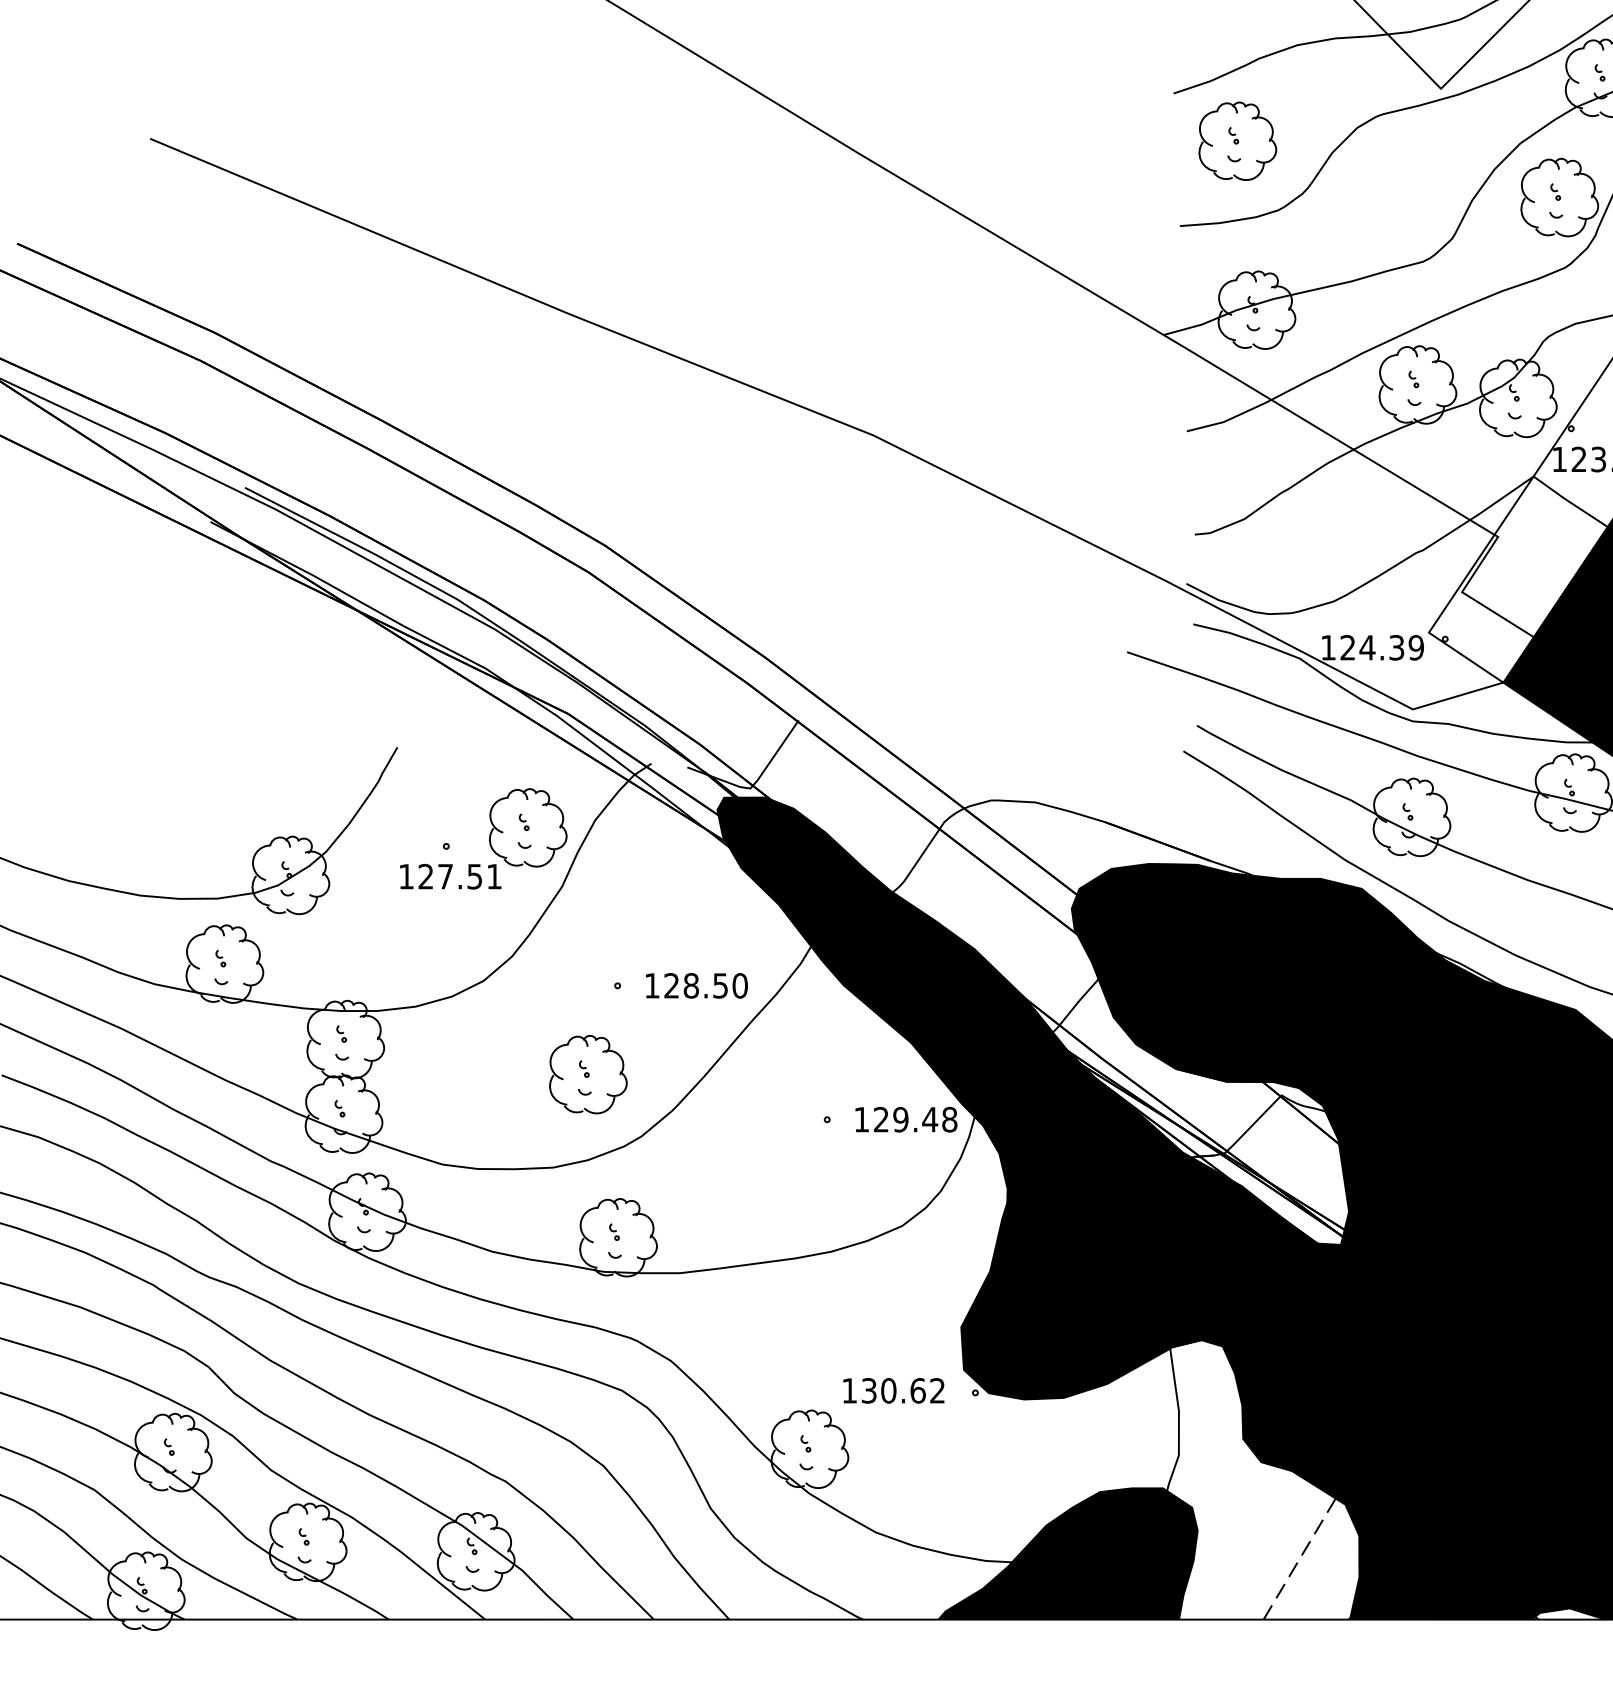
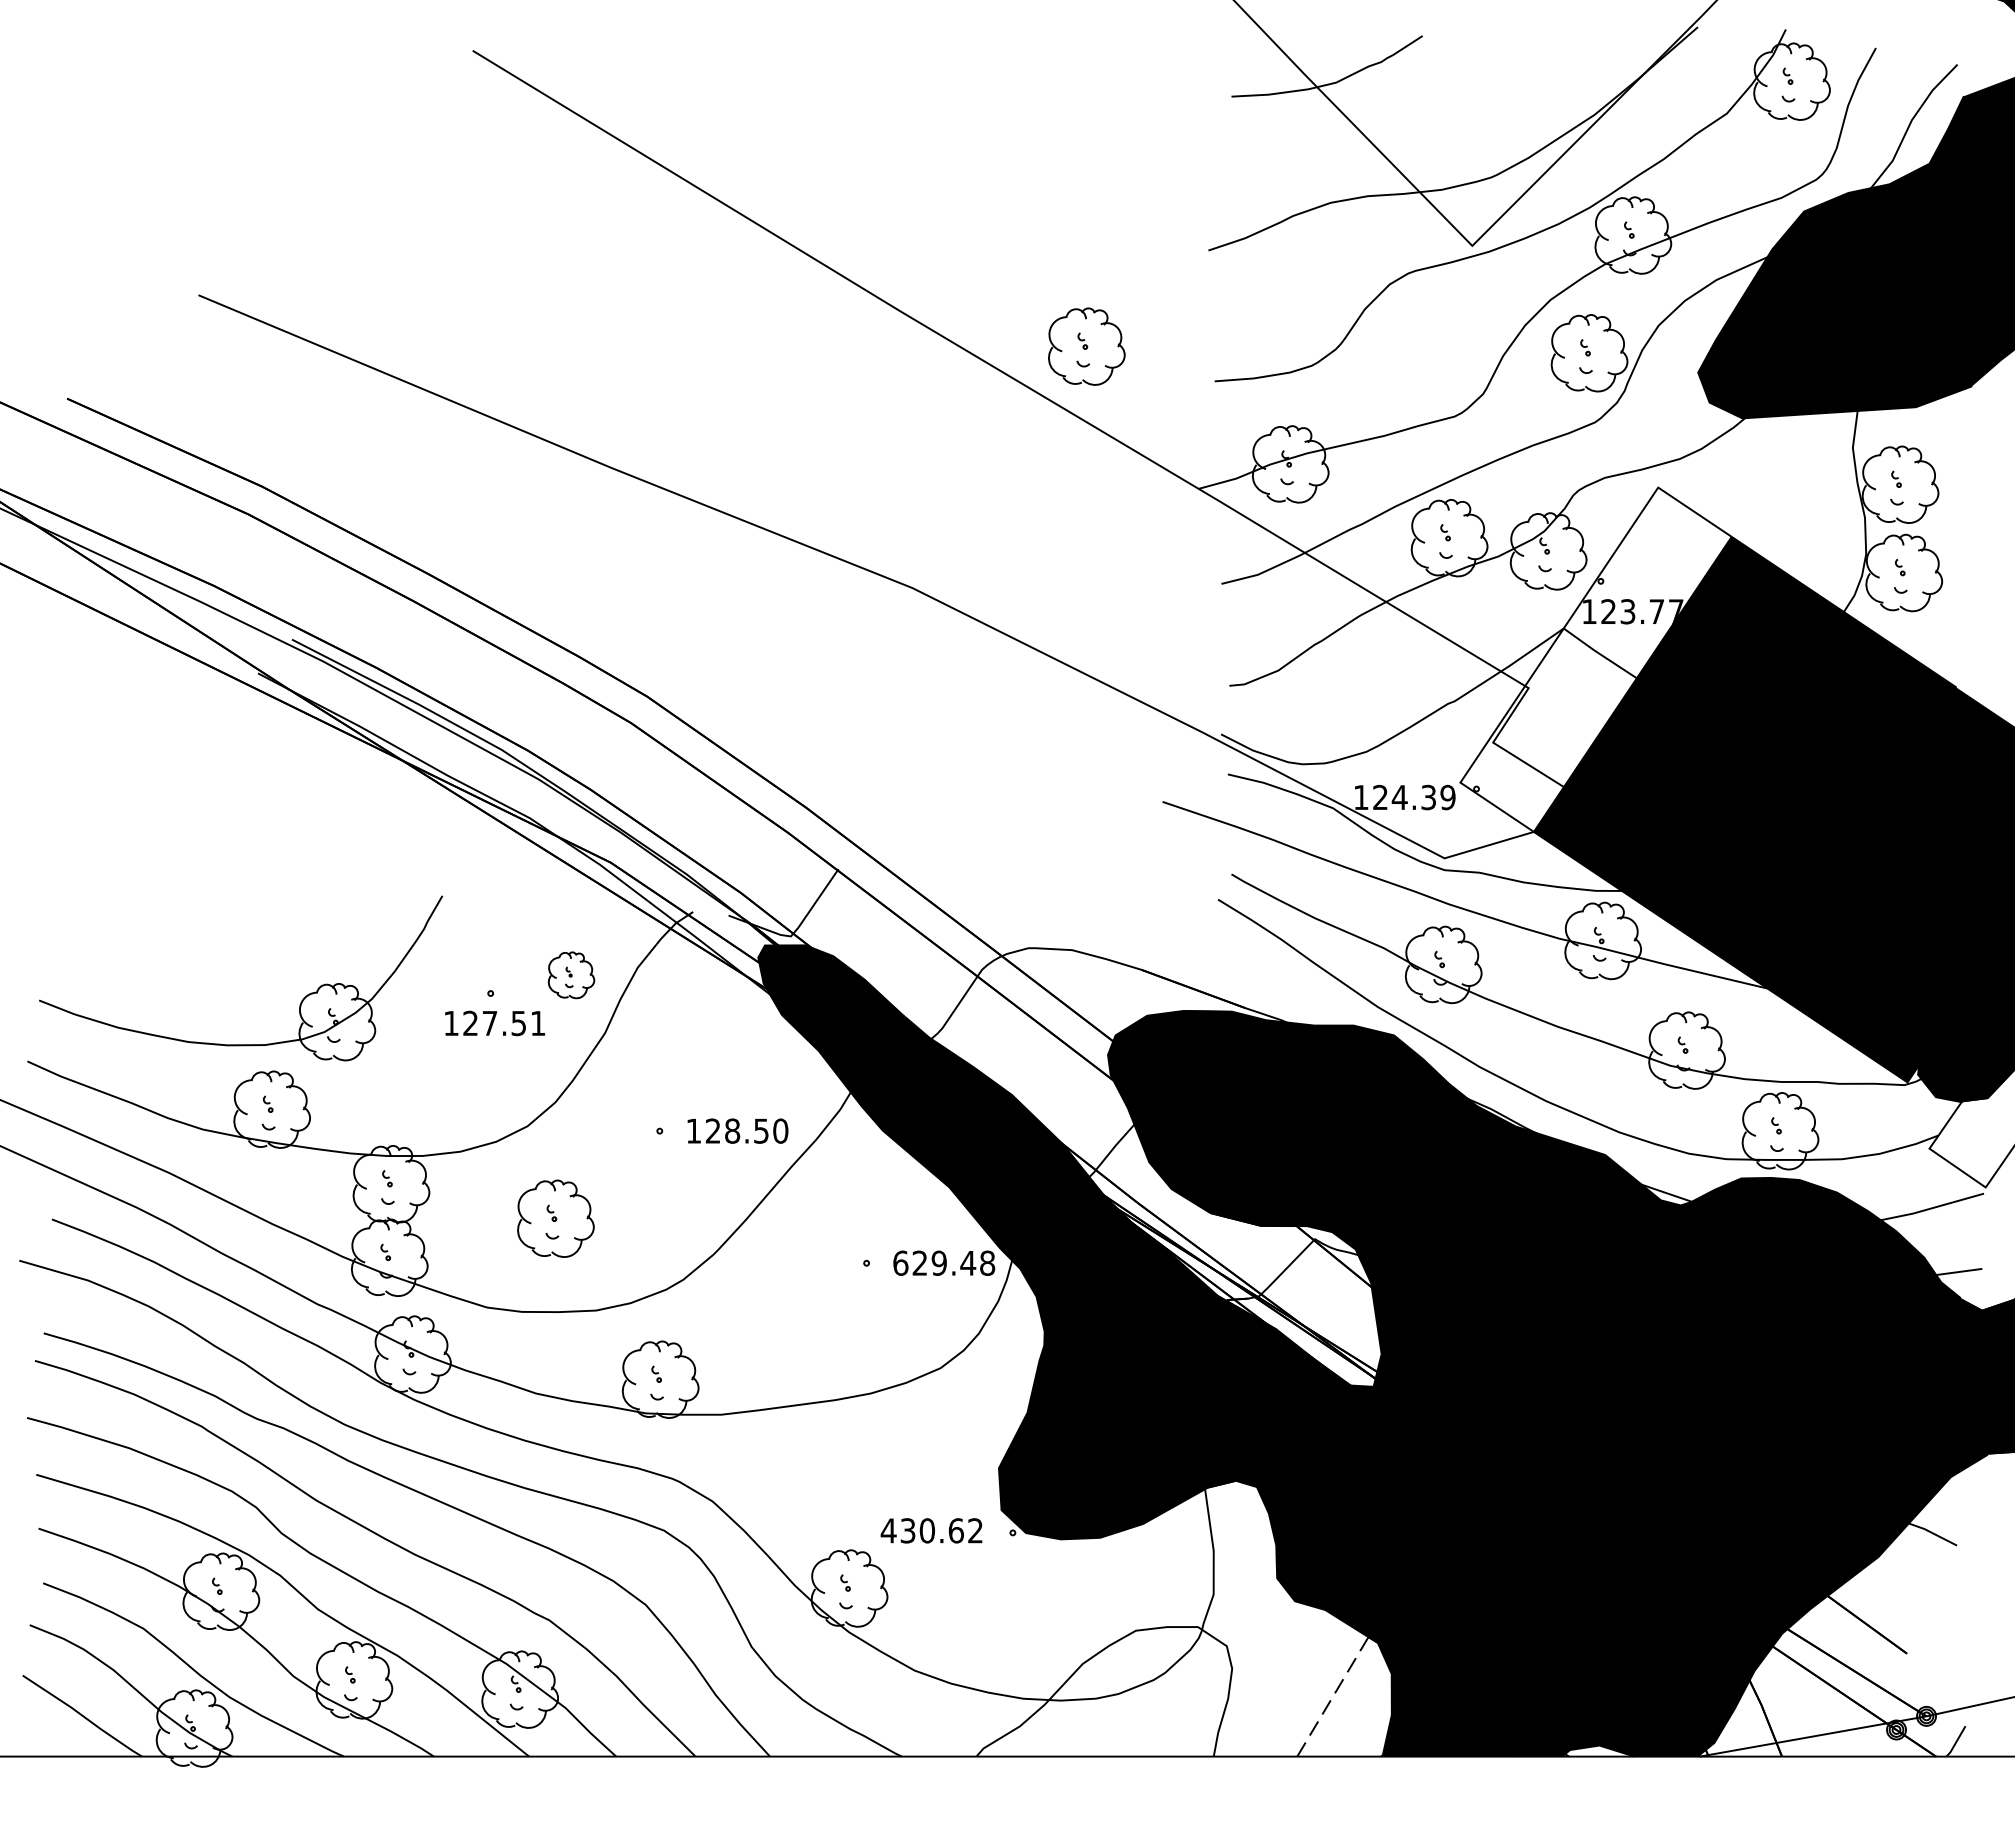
part: (1237, 141) -> (1086, 346), moved
part: (528, 828) -> (571, 975), size x0.6
part: (587, 1074) -> (555, 1218), moved
text: (861, 1118) -> (900, 1262), 129.48 -> 629.48
text: (849, 1390) -> (888, 1530), 130.62 -> 430.62
fill: (1068, 1553) -> (1104, 1691), removed

